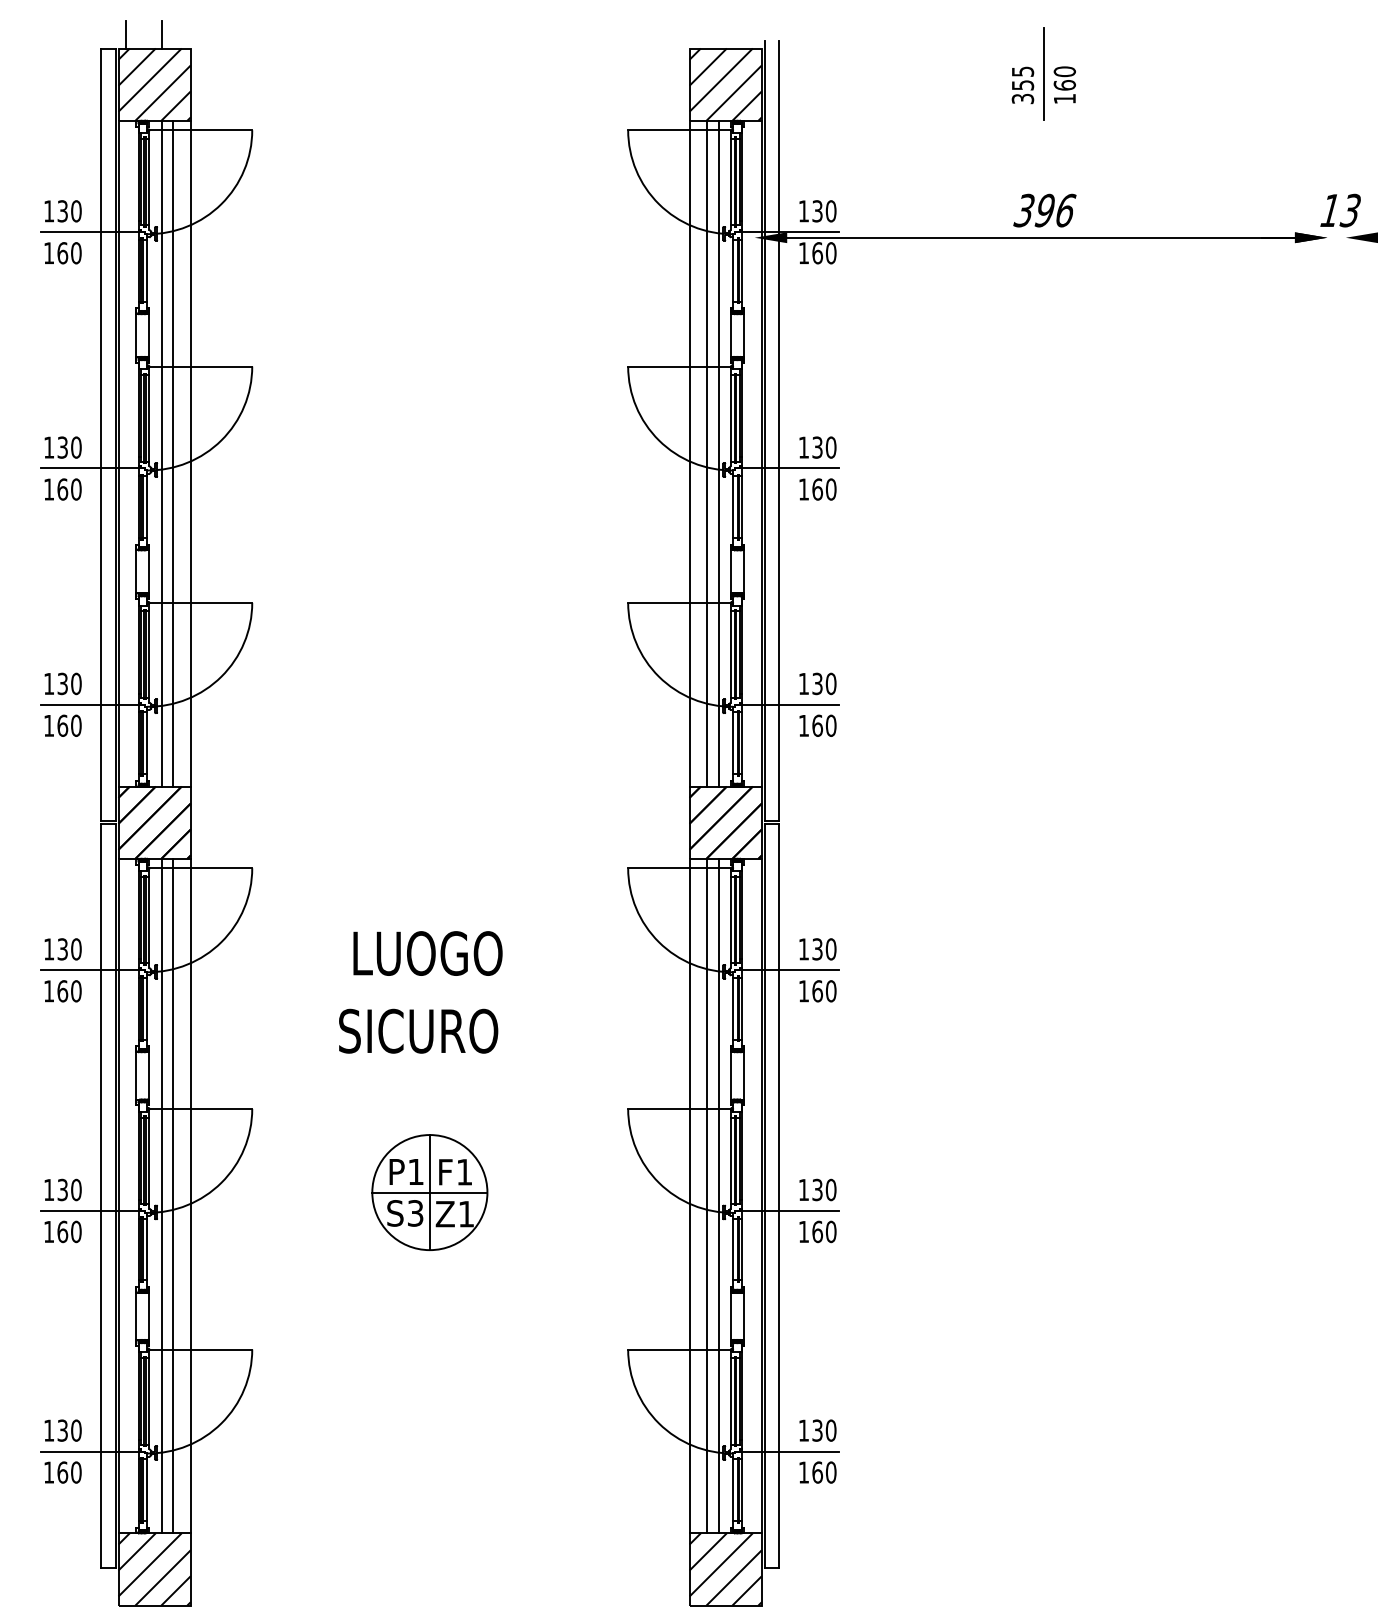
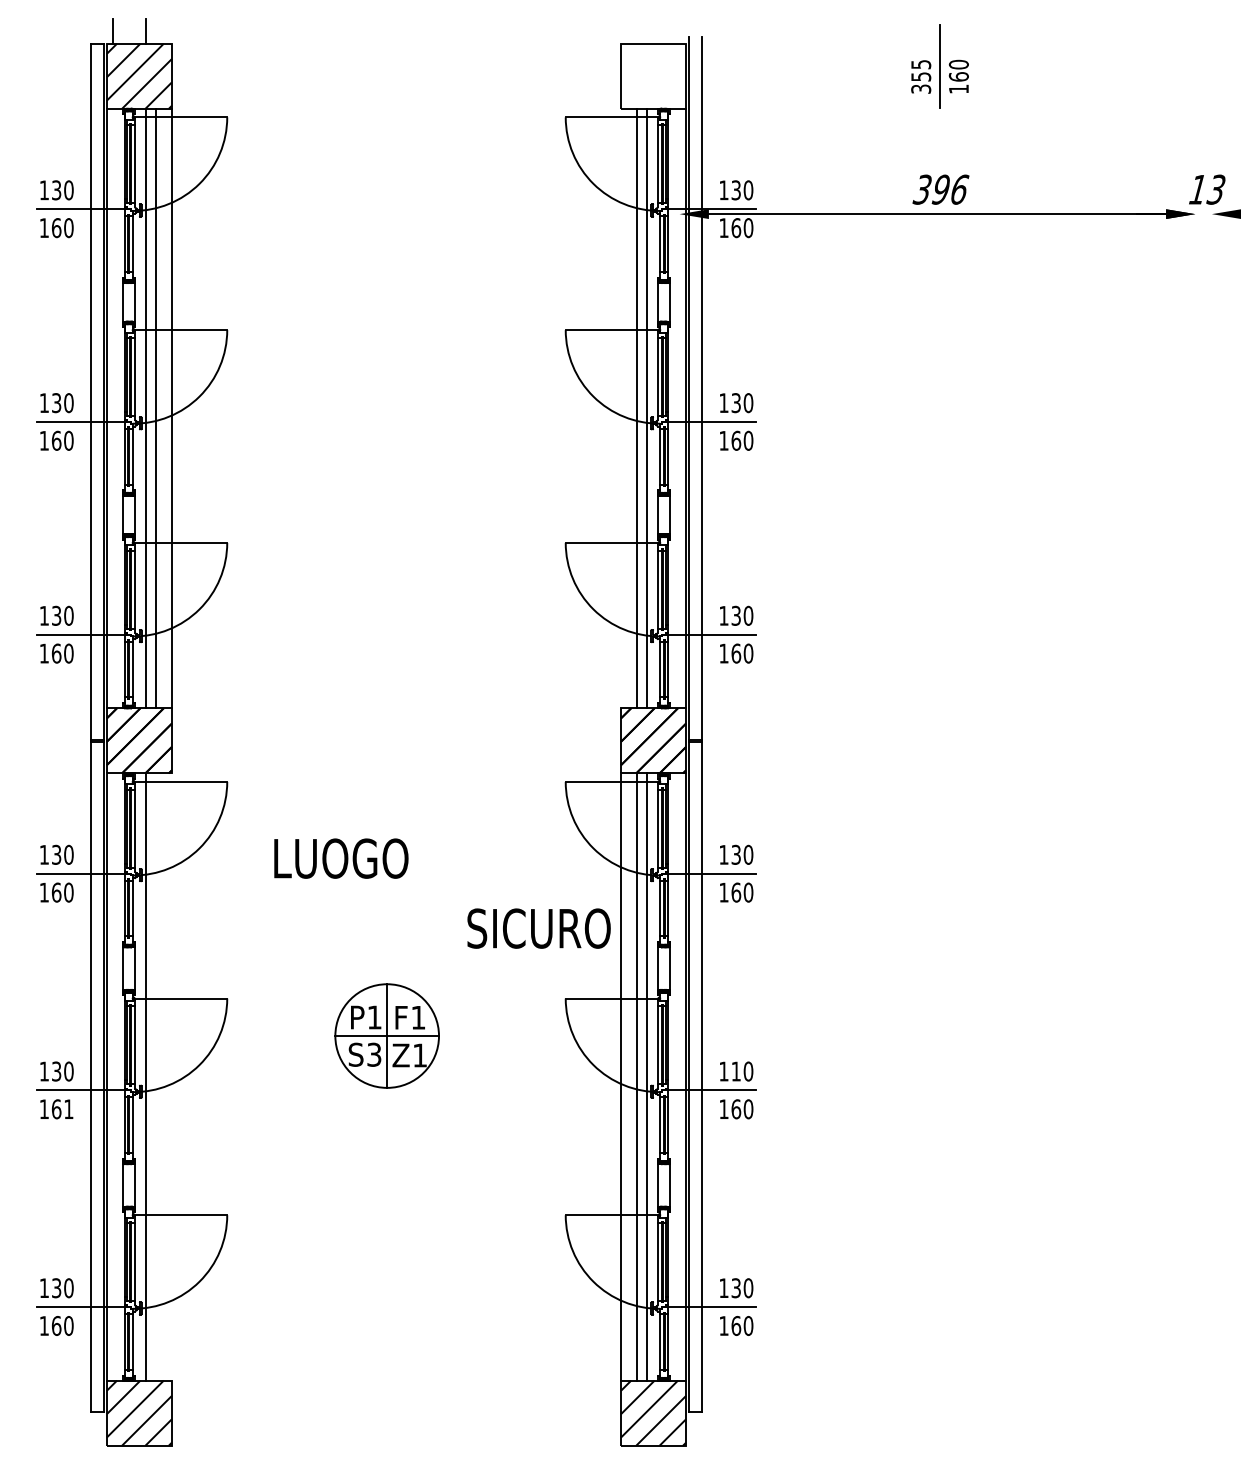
hatch: (725, 84) -> (653, 76), removed
line: (689, 453) -> (620, 408), removed
text: (427, 953) -> (340, 858), moved
text: (418, 1030) -> (539, 927), moved
text: (817, 1189) -> (736, 1071), 130 -> 110
part: (429, 1192) -> (386, 1035), moved
line: (173, 1195) -> (156, 1076), removed
line: (190, 1195) -> (171, 1076), removed
text: (76, 1231) -> (69, 1108), 160 -> 161

